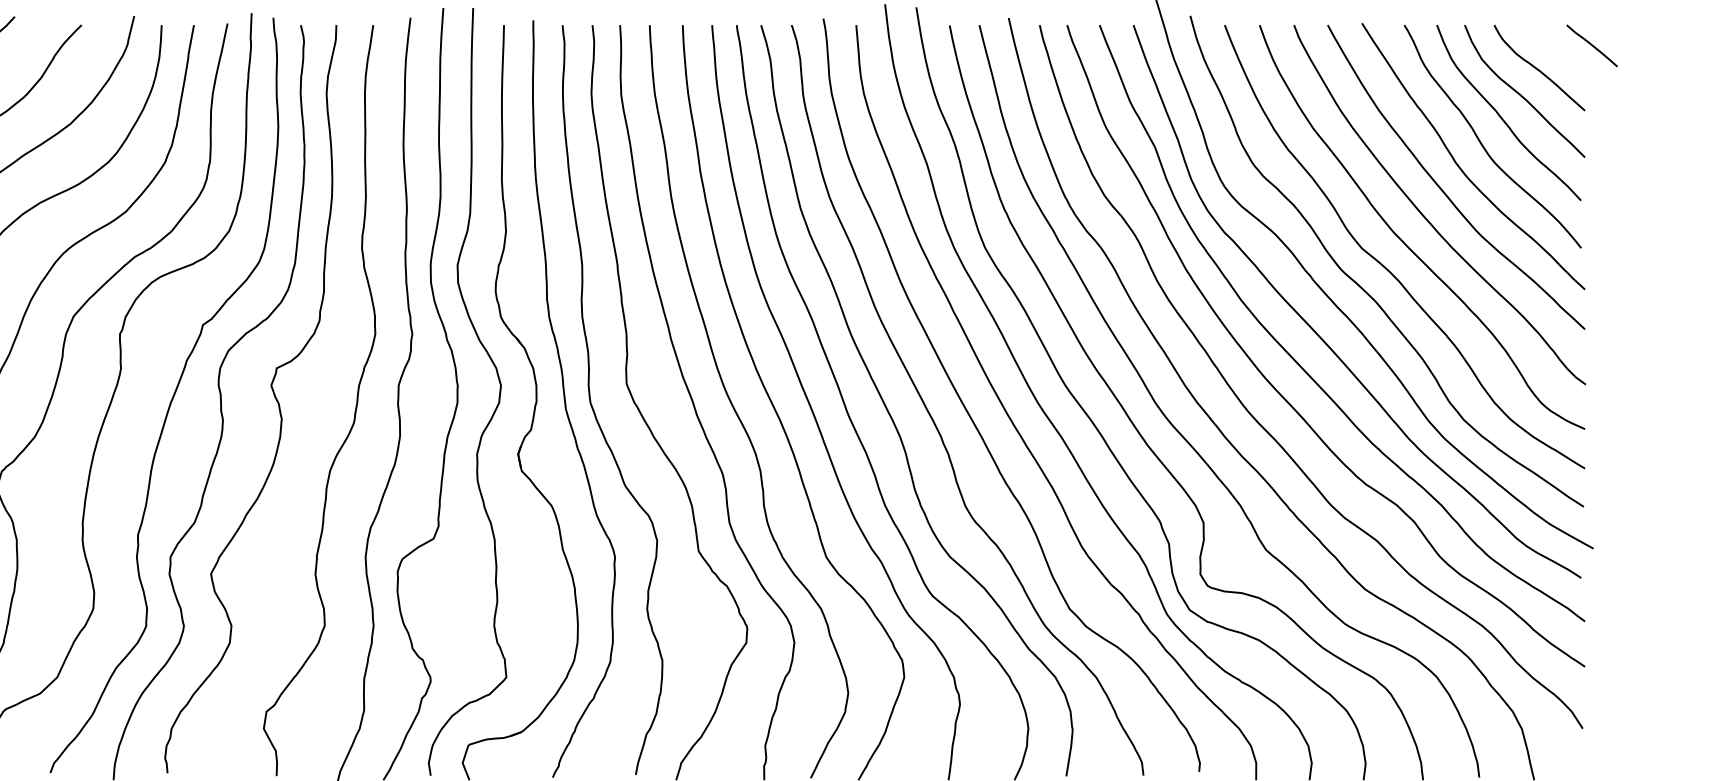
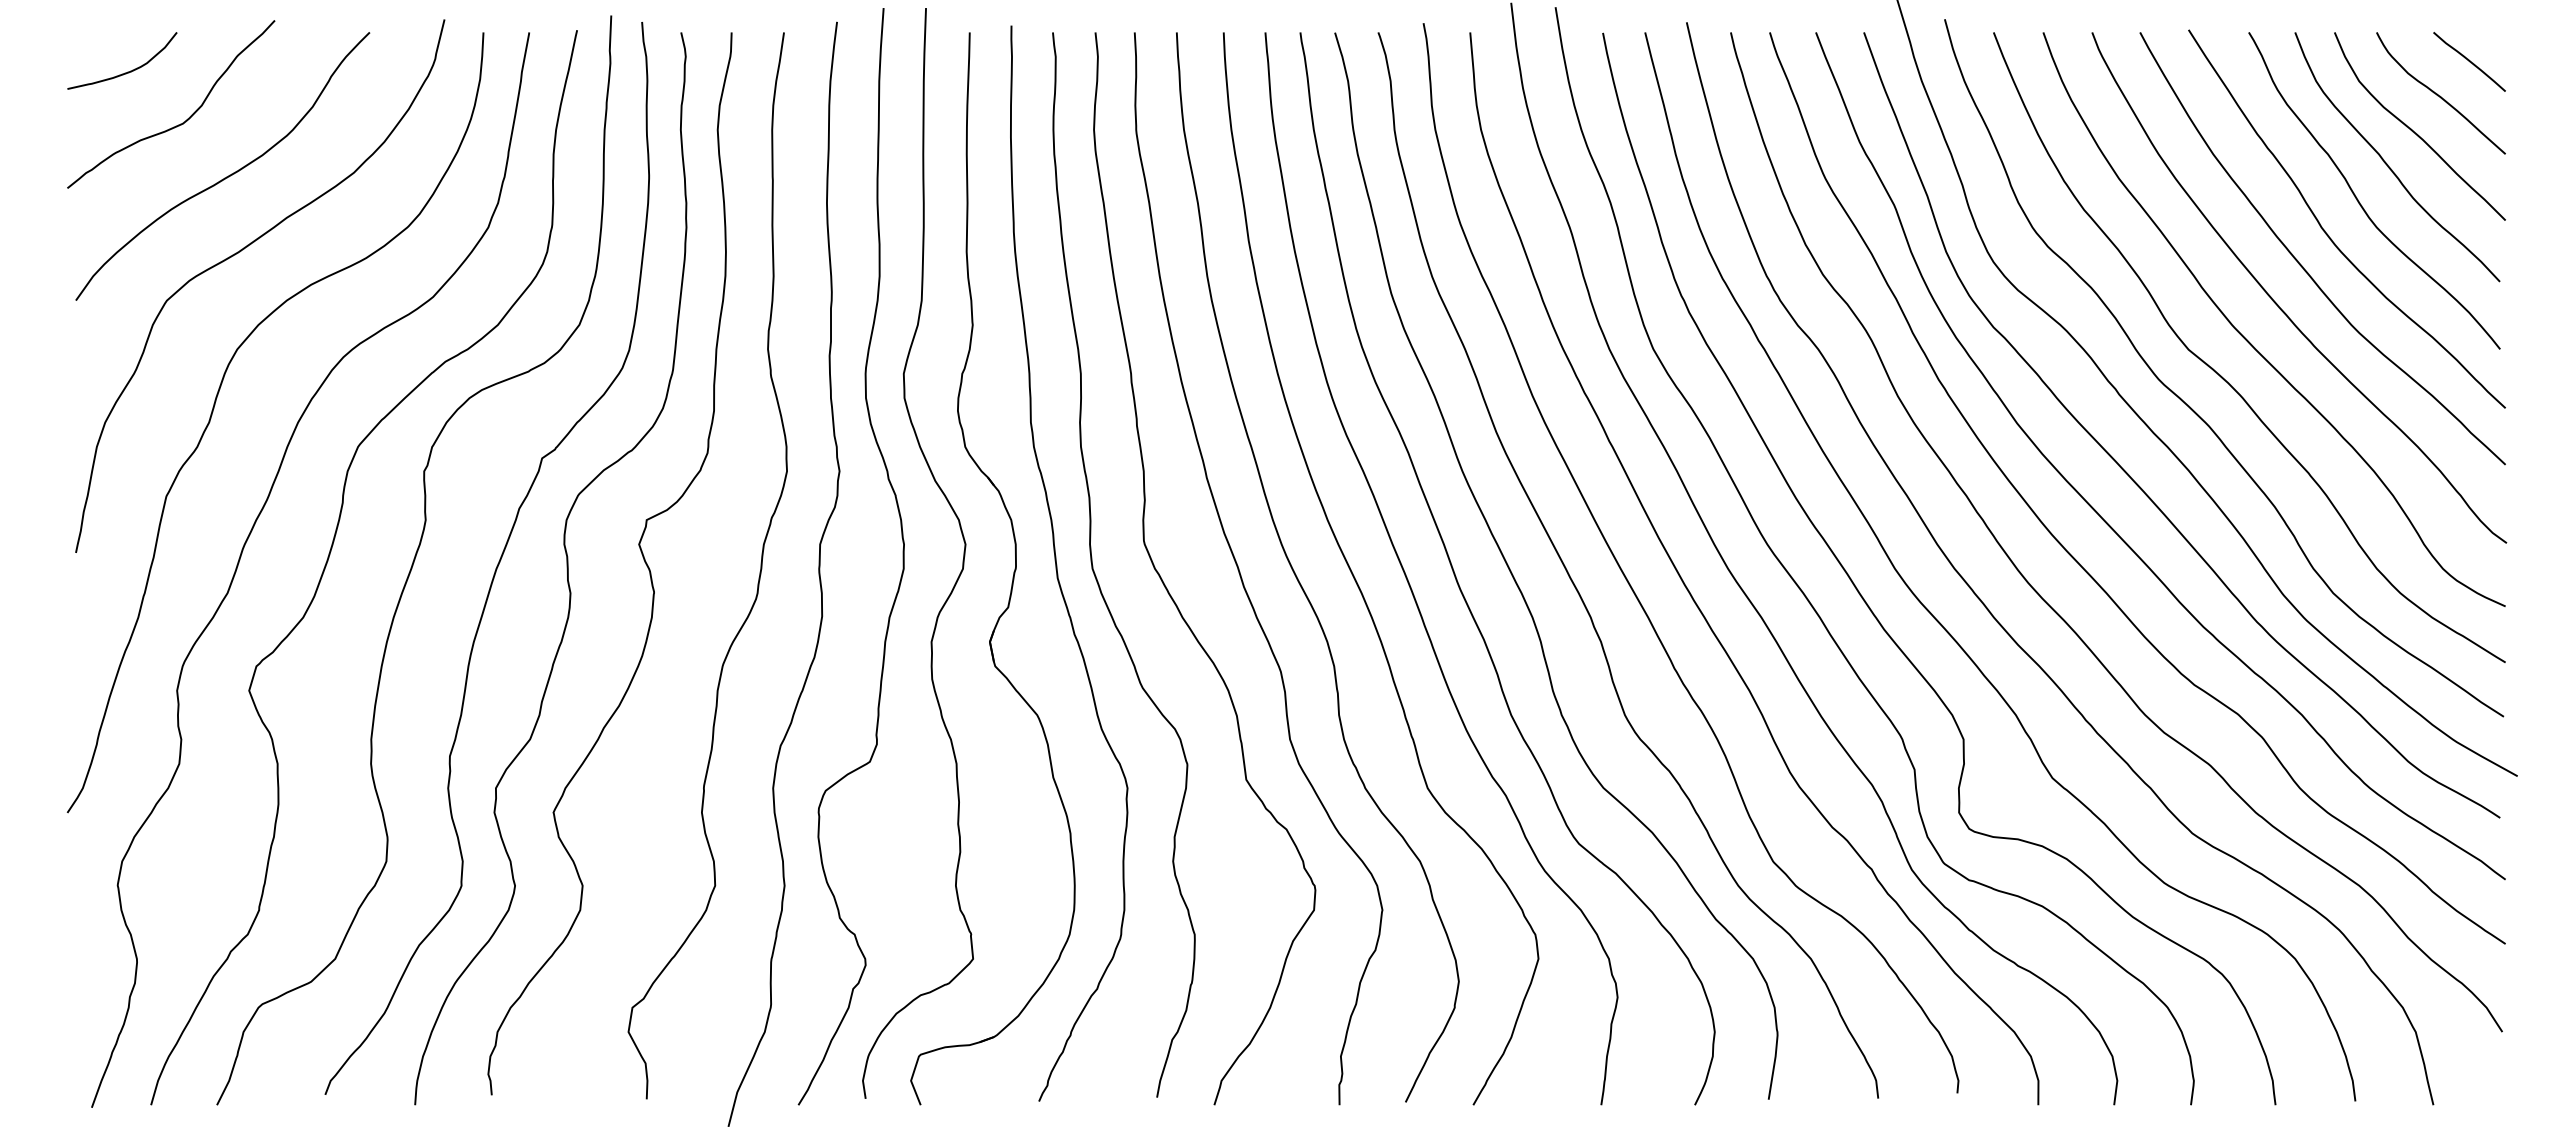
curve: (1592, 45) -> (2469, 61), moved

